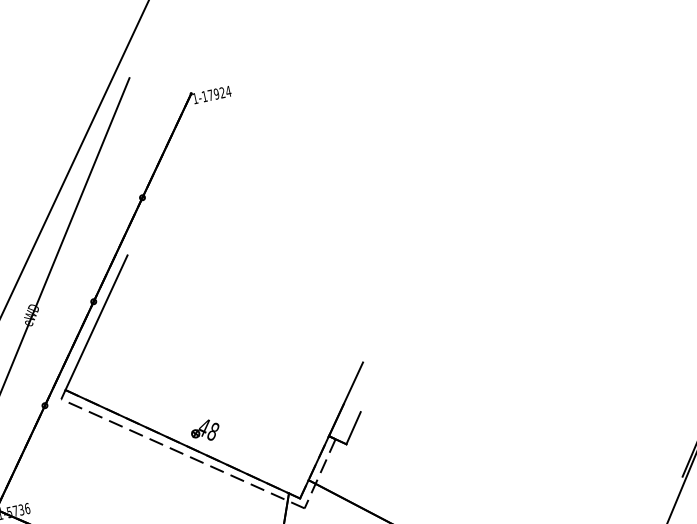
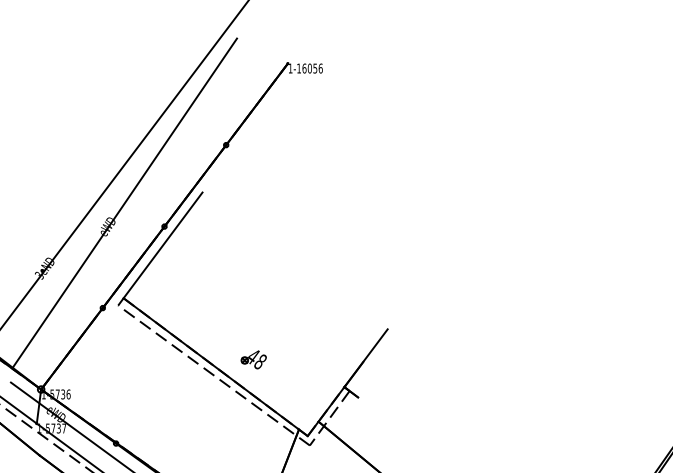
text: (219, 93) -> (312, 68), 1-17924 -> 1-16056
line: (353, 427) -> (367, 384), removed
part: (204, 430) -> (253, 359), moved

